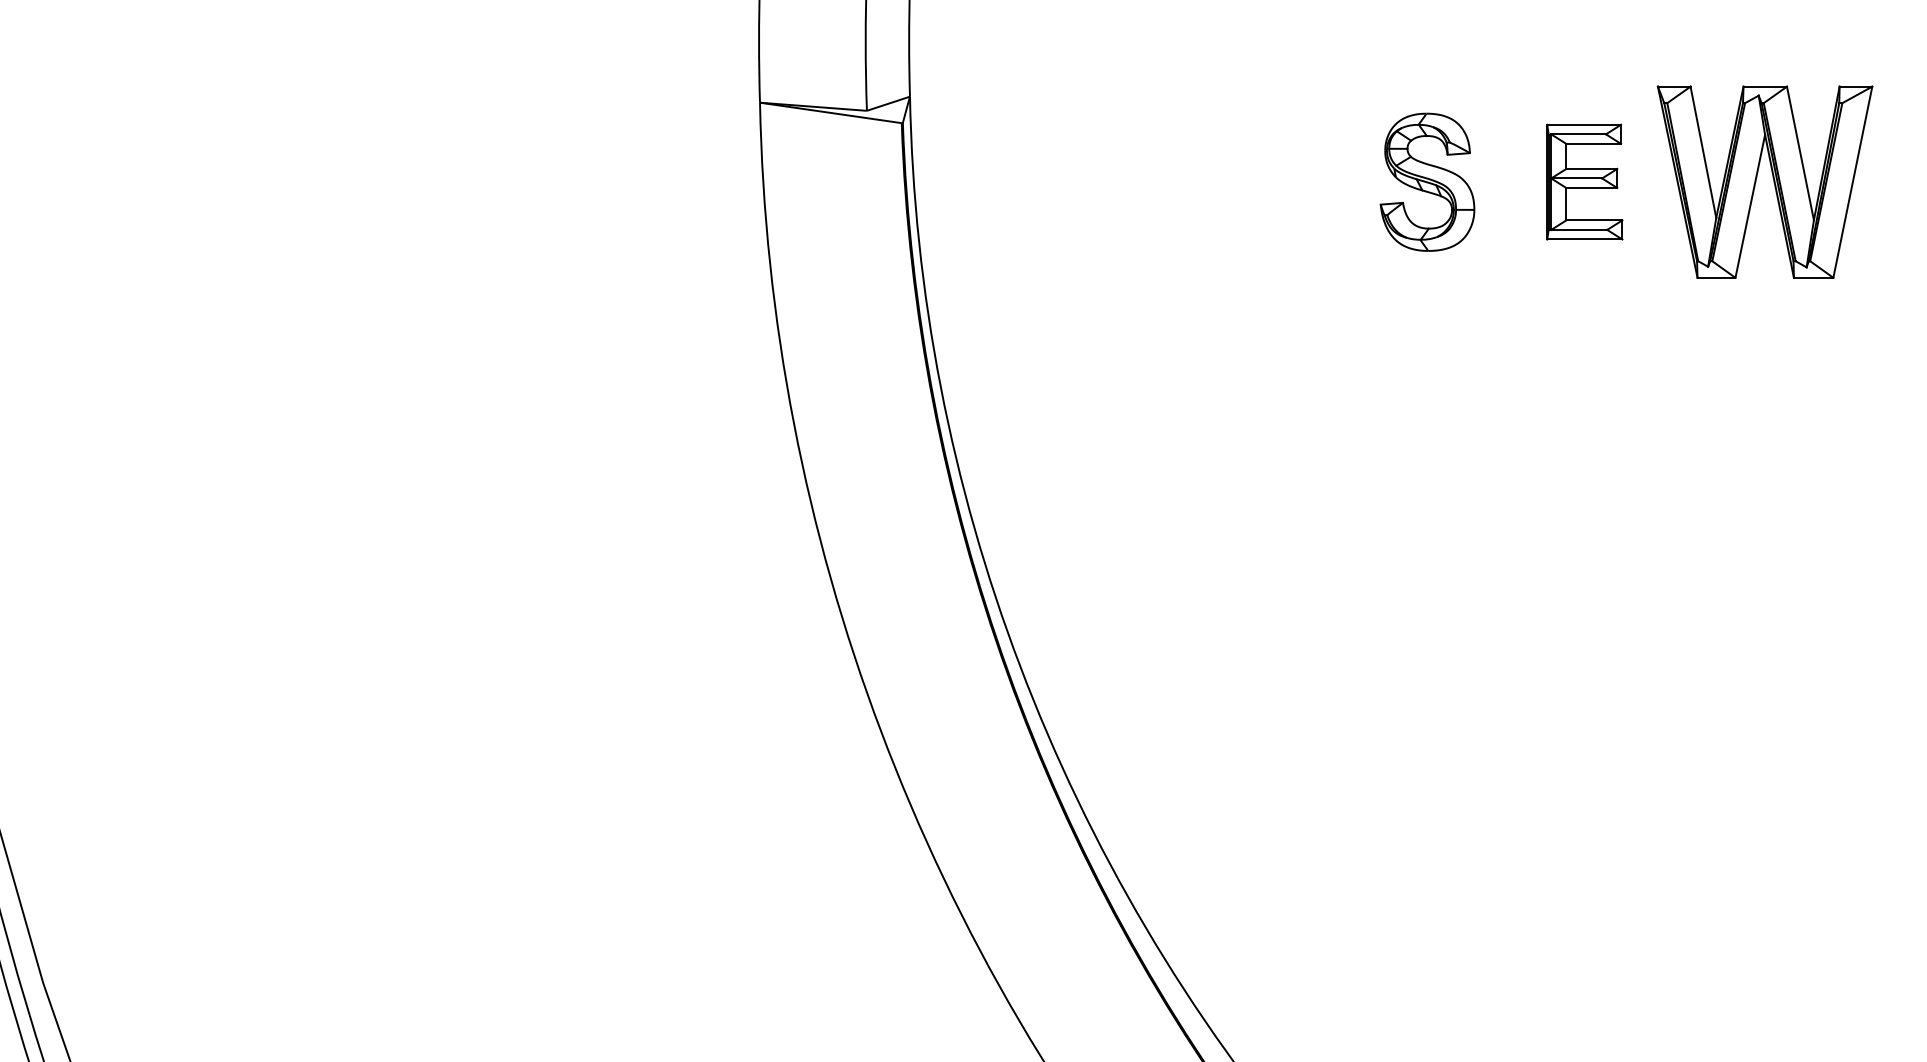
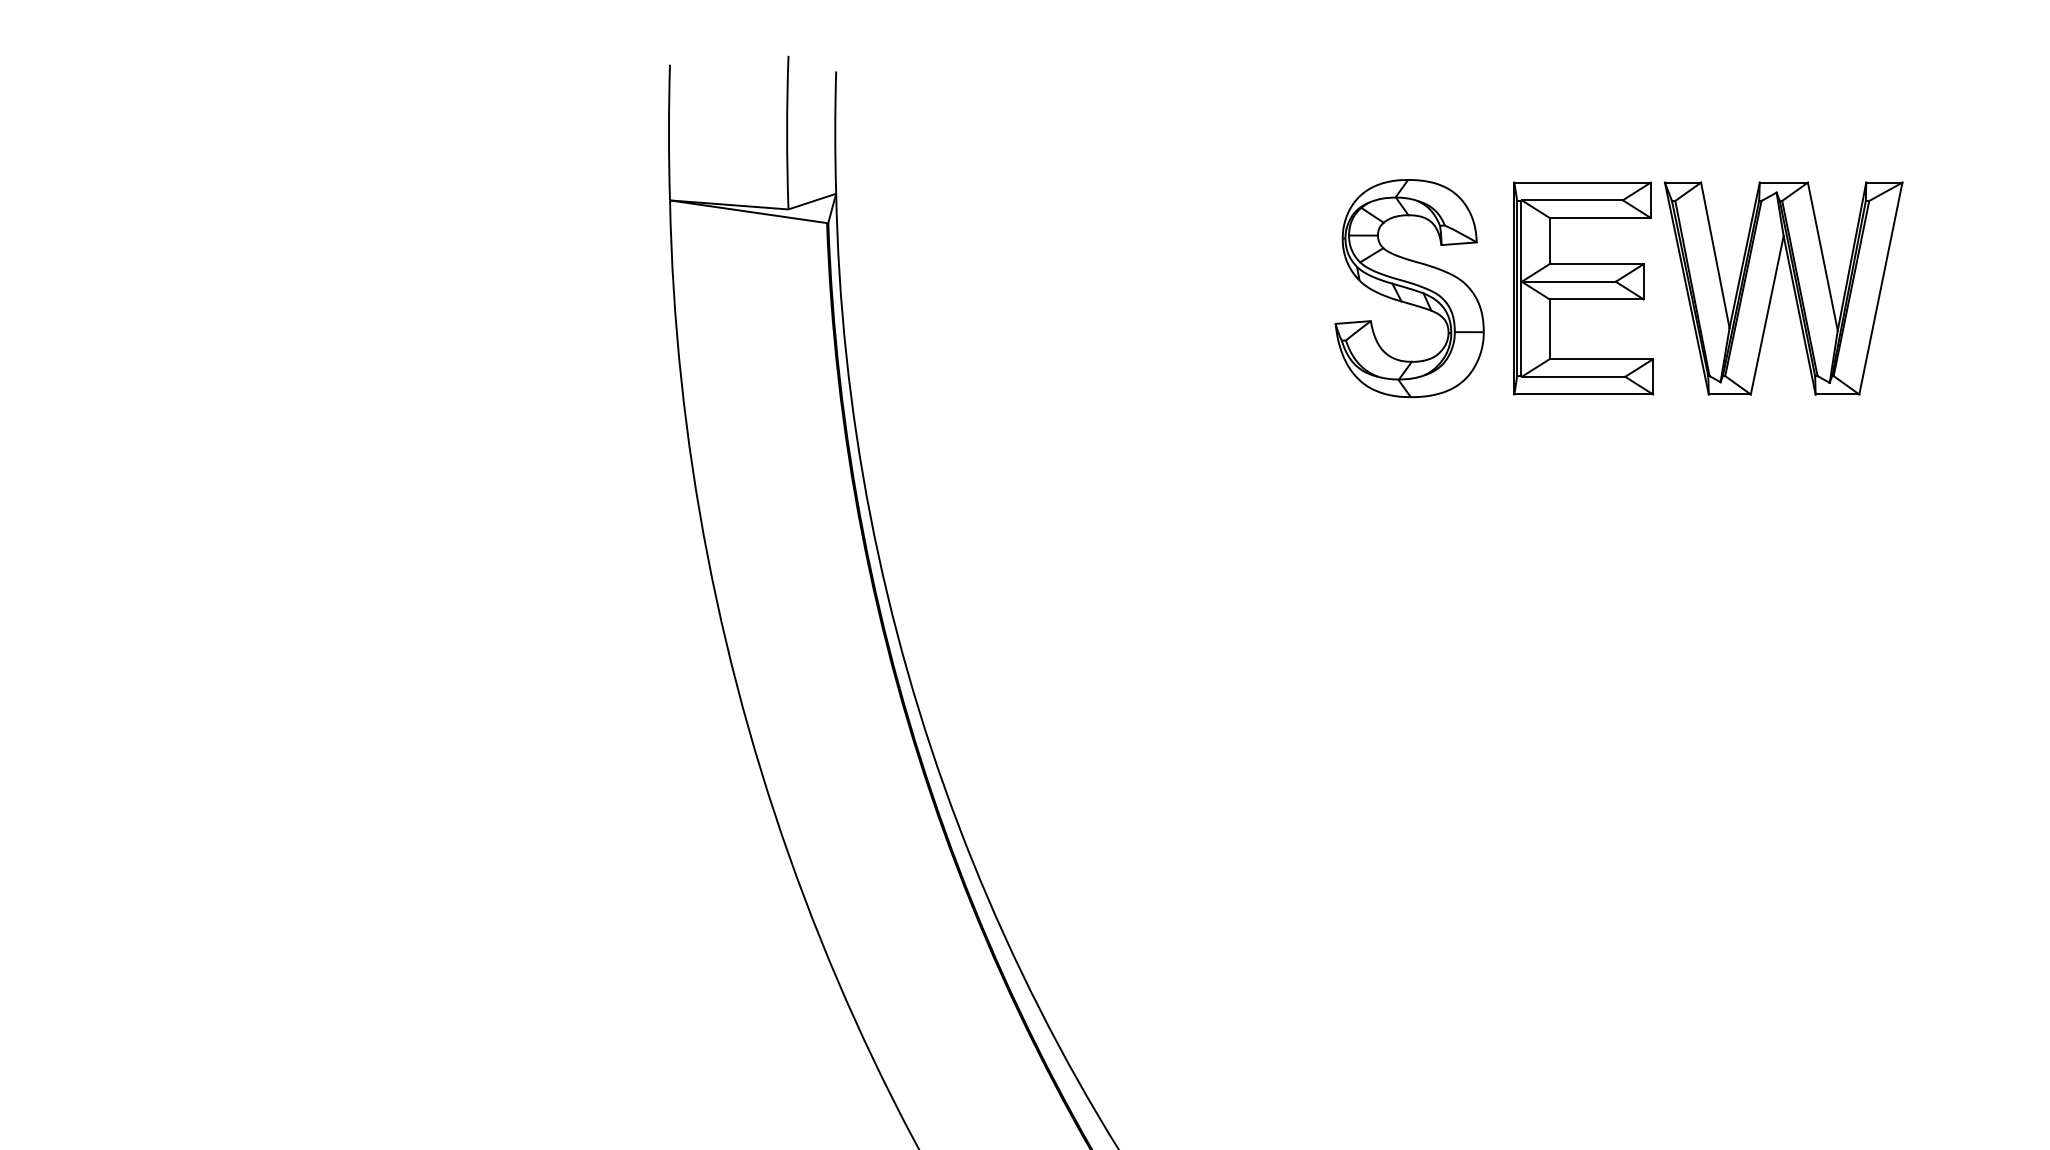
part: (1584, 181) -> (1583, 287), size x1.67
part: (1427, 182) -> (1409, 288), size x1.43

